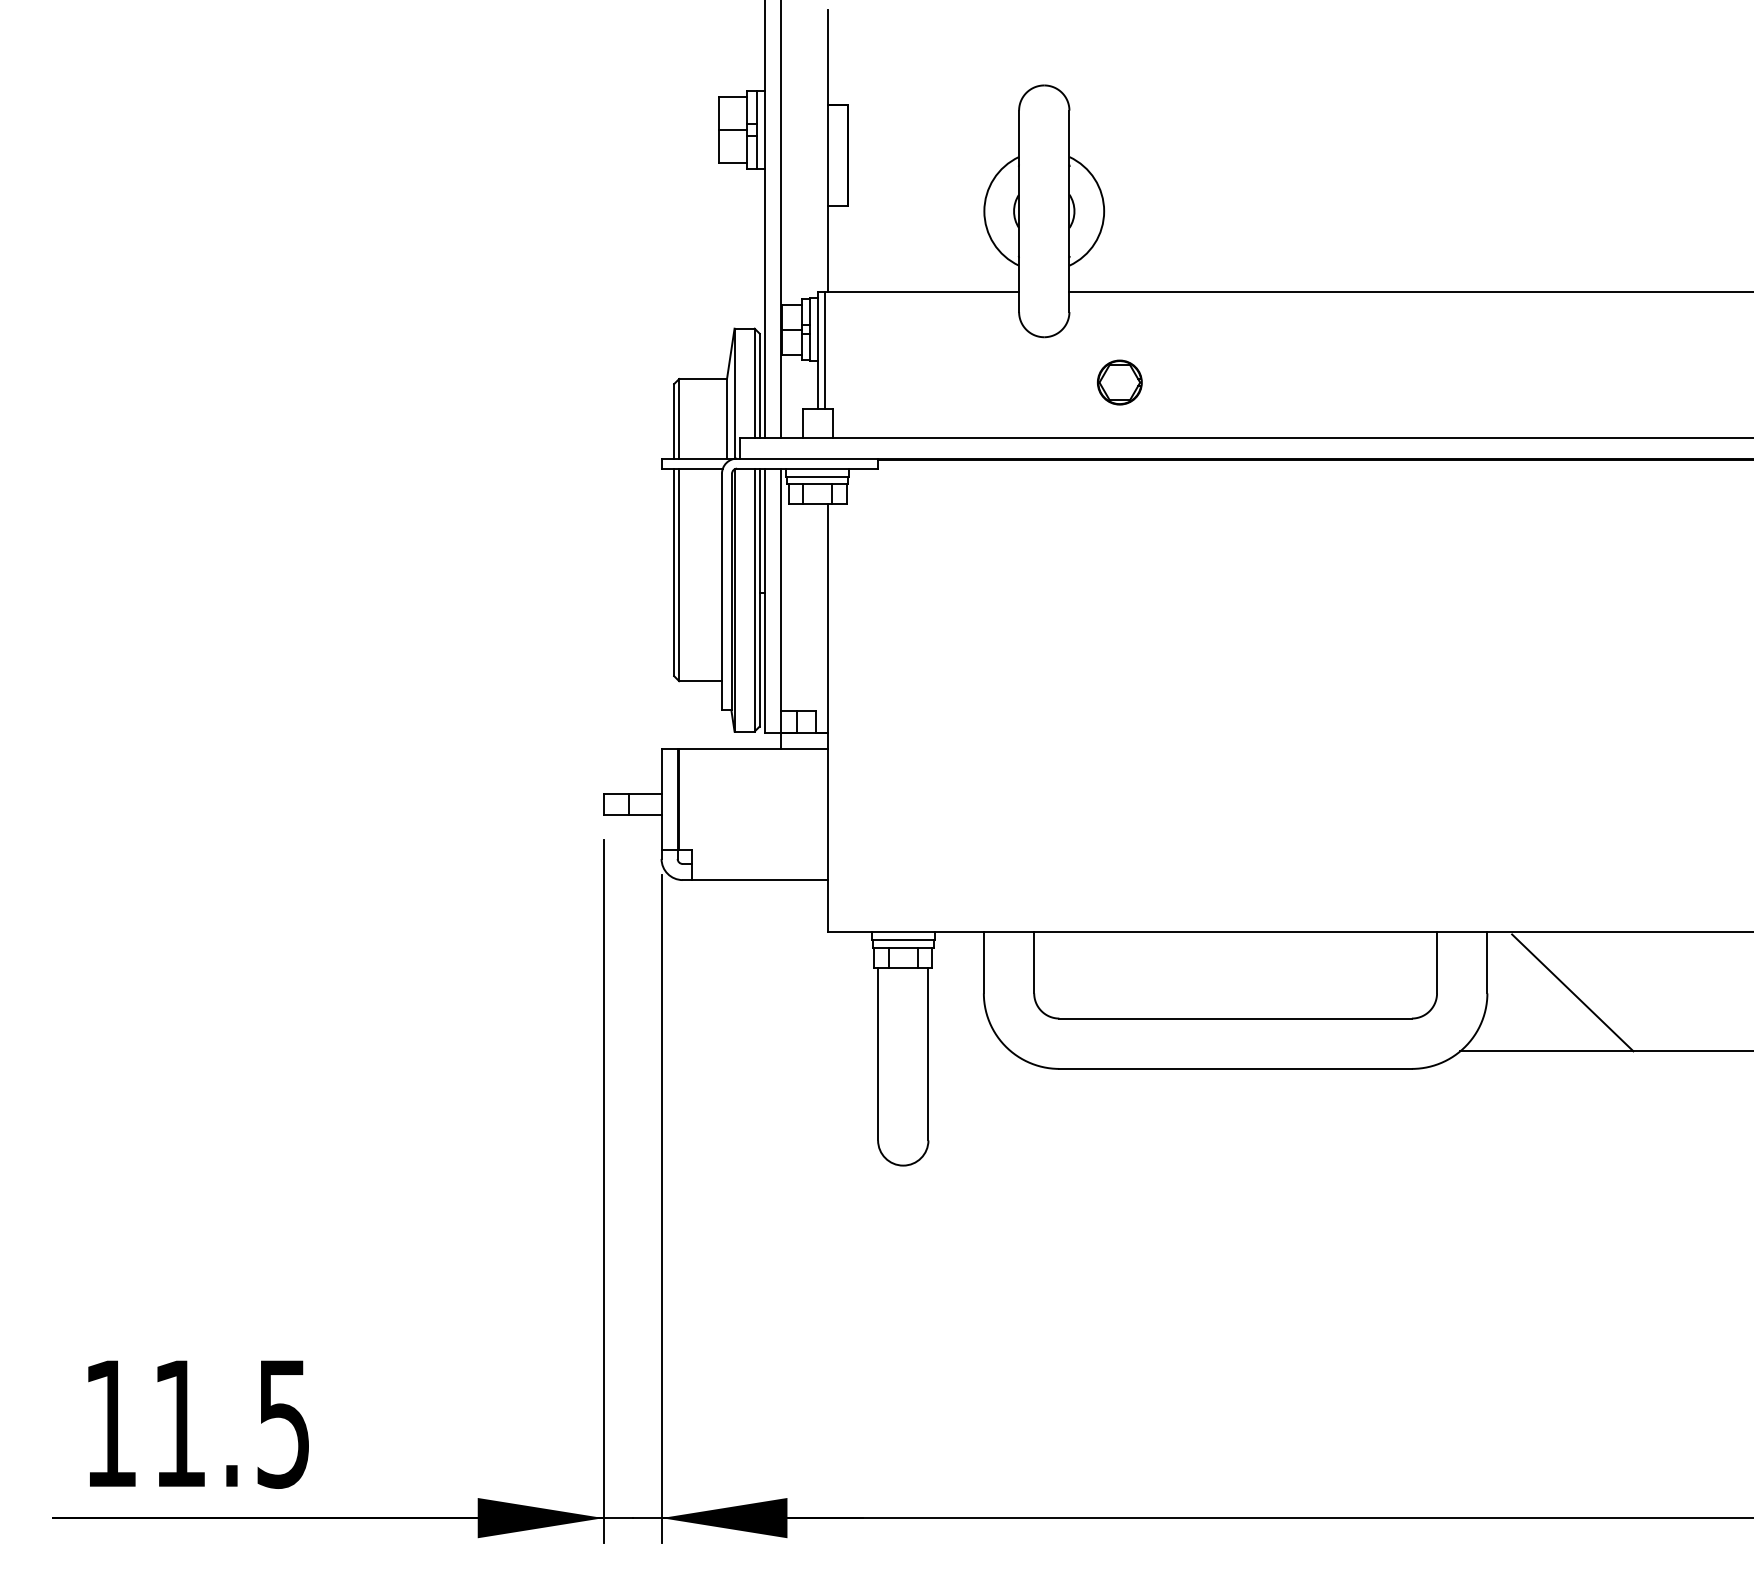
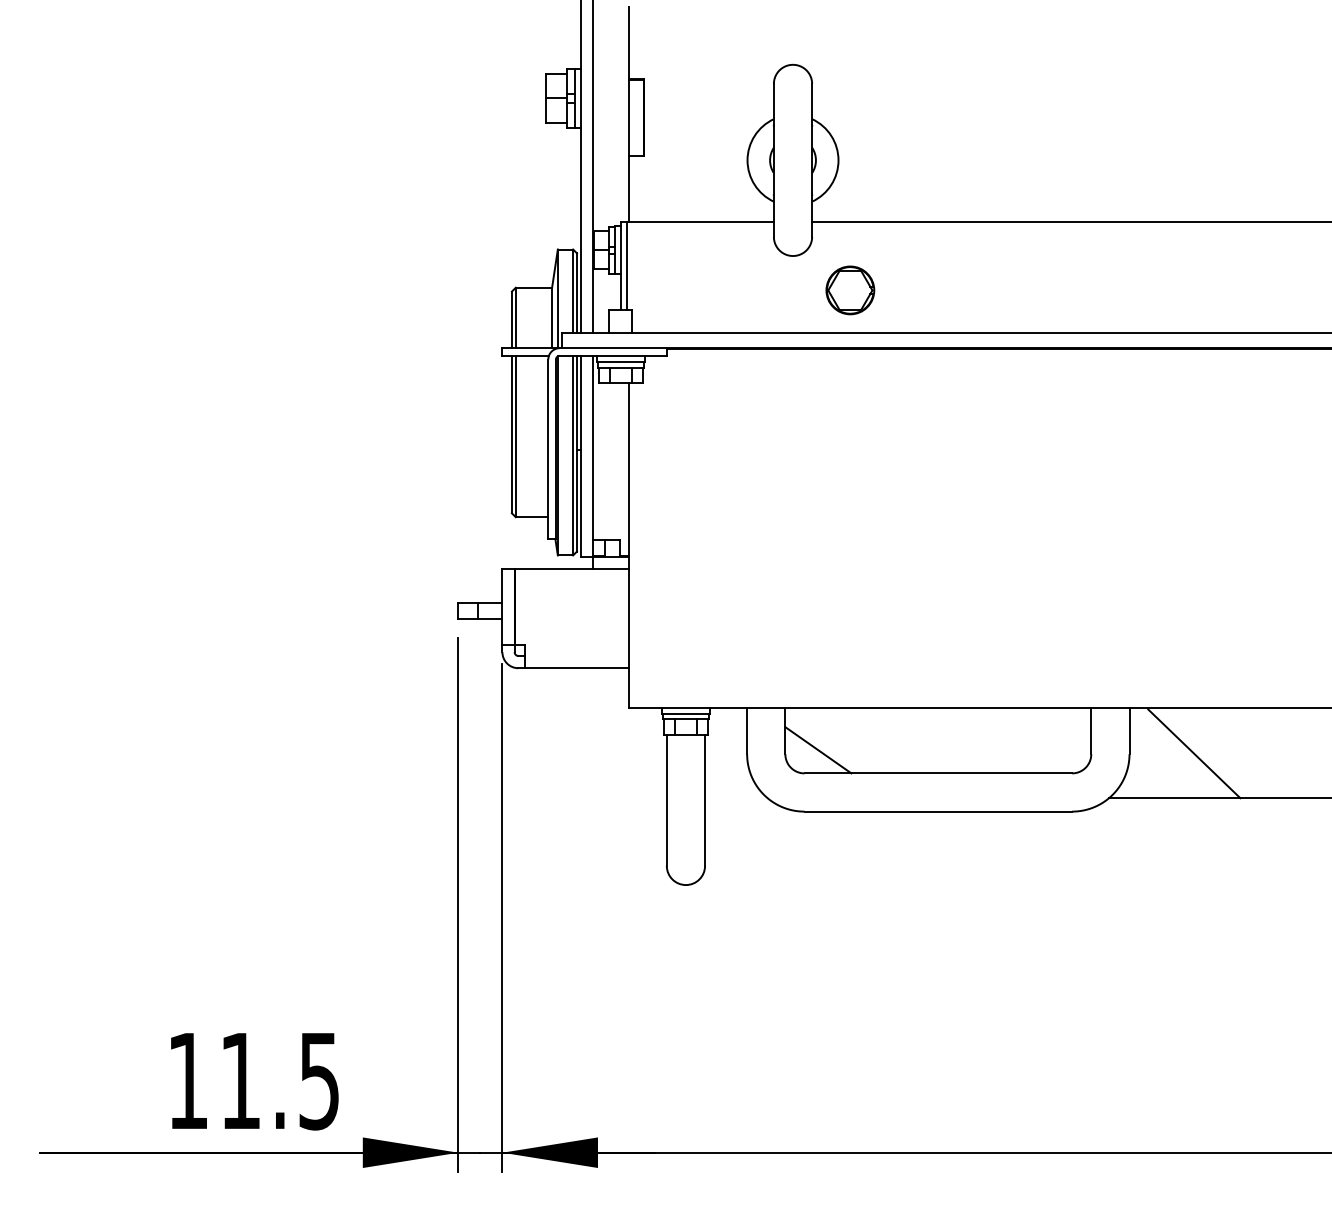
part: (1119, 382) -> (850, 290), size x1.43
line: (1077, 988) -> (818, 750), added
text: (198, 1424) -> (254, 1081), moved

